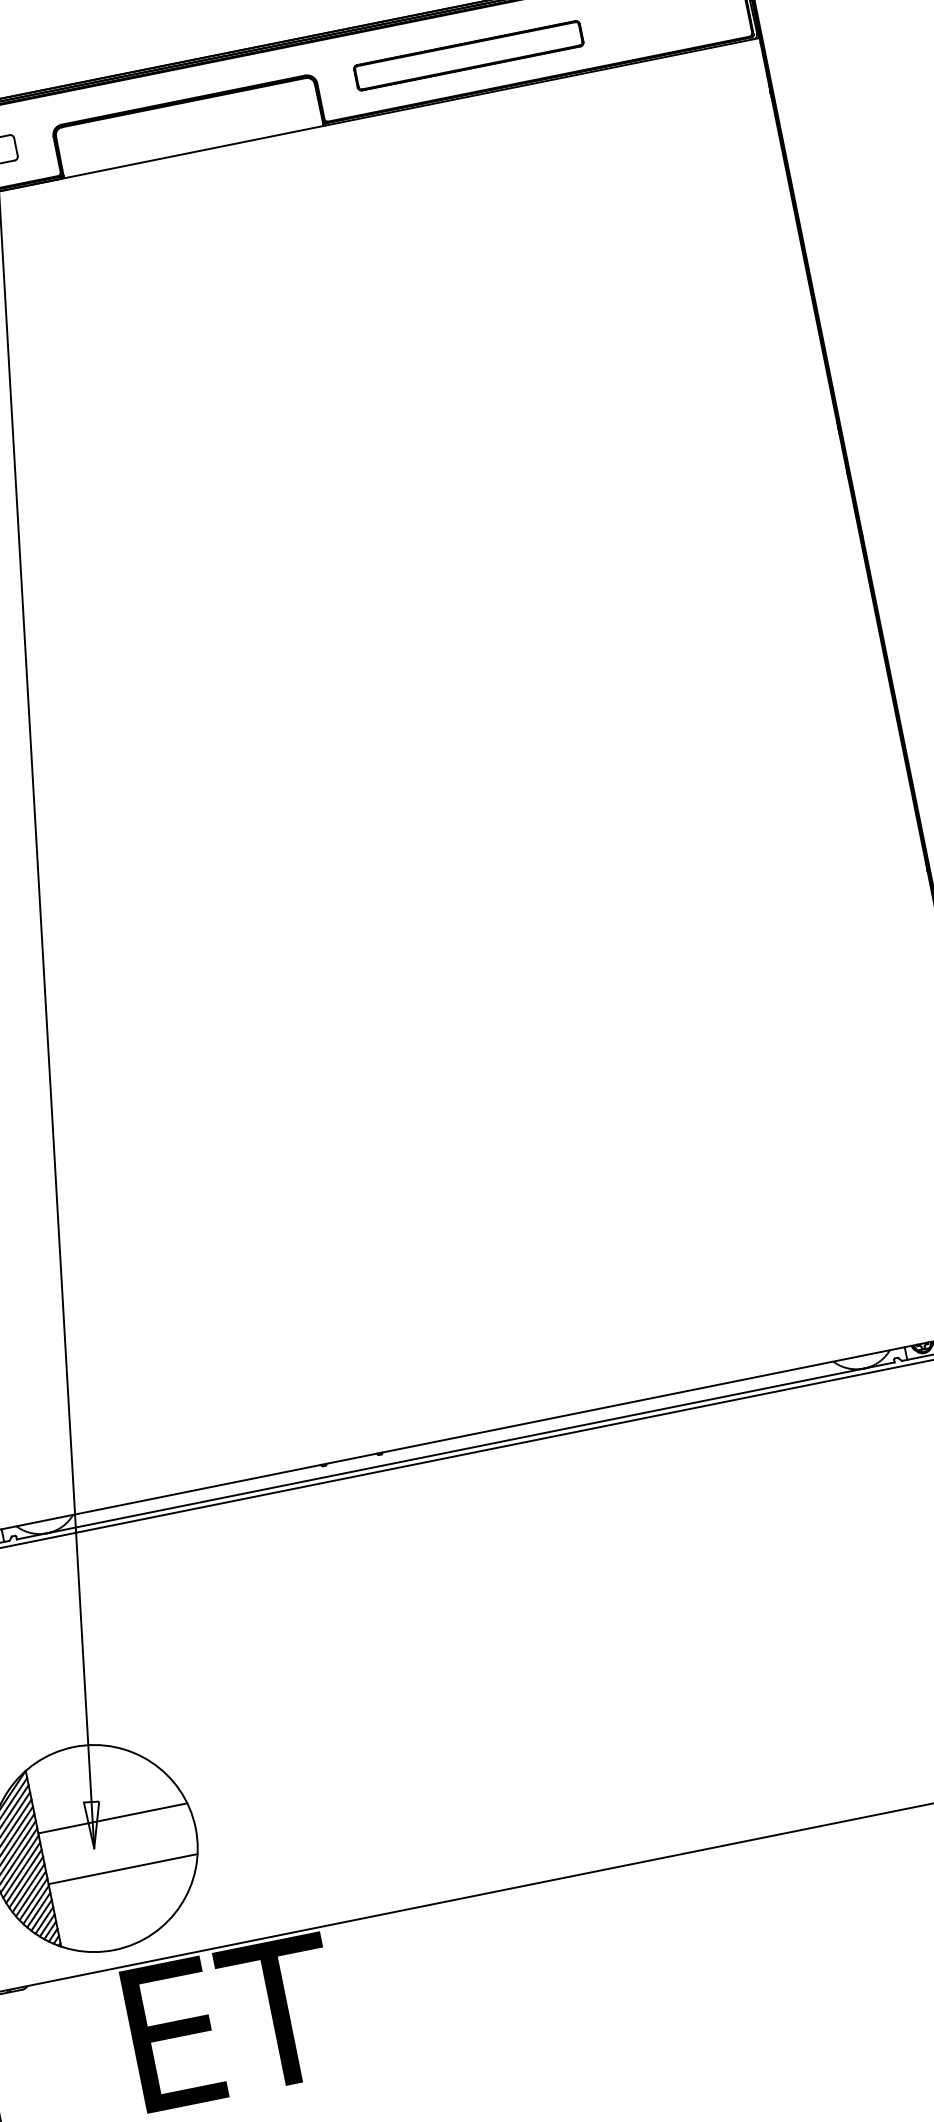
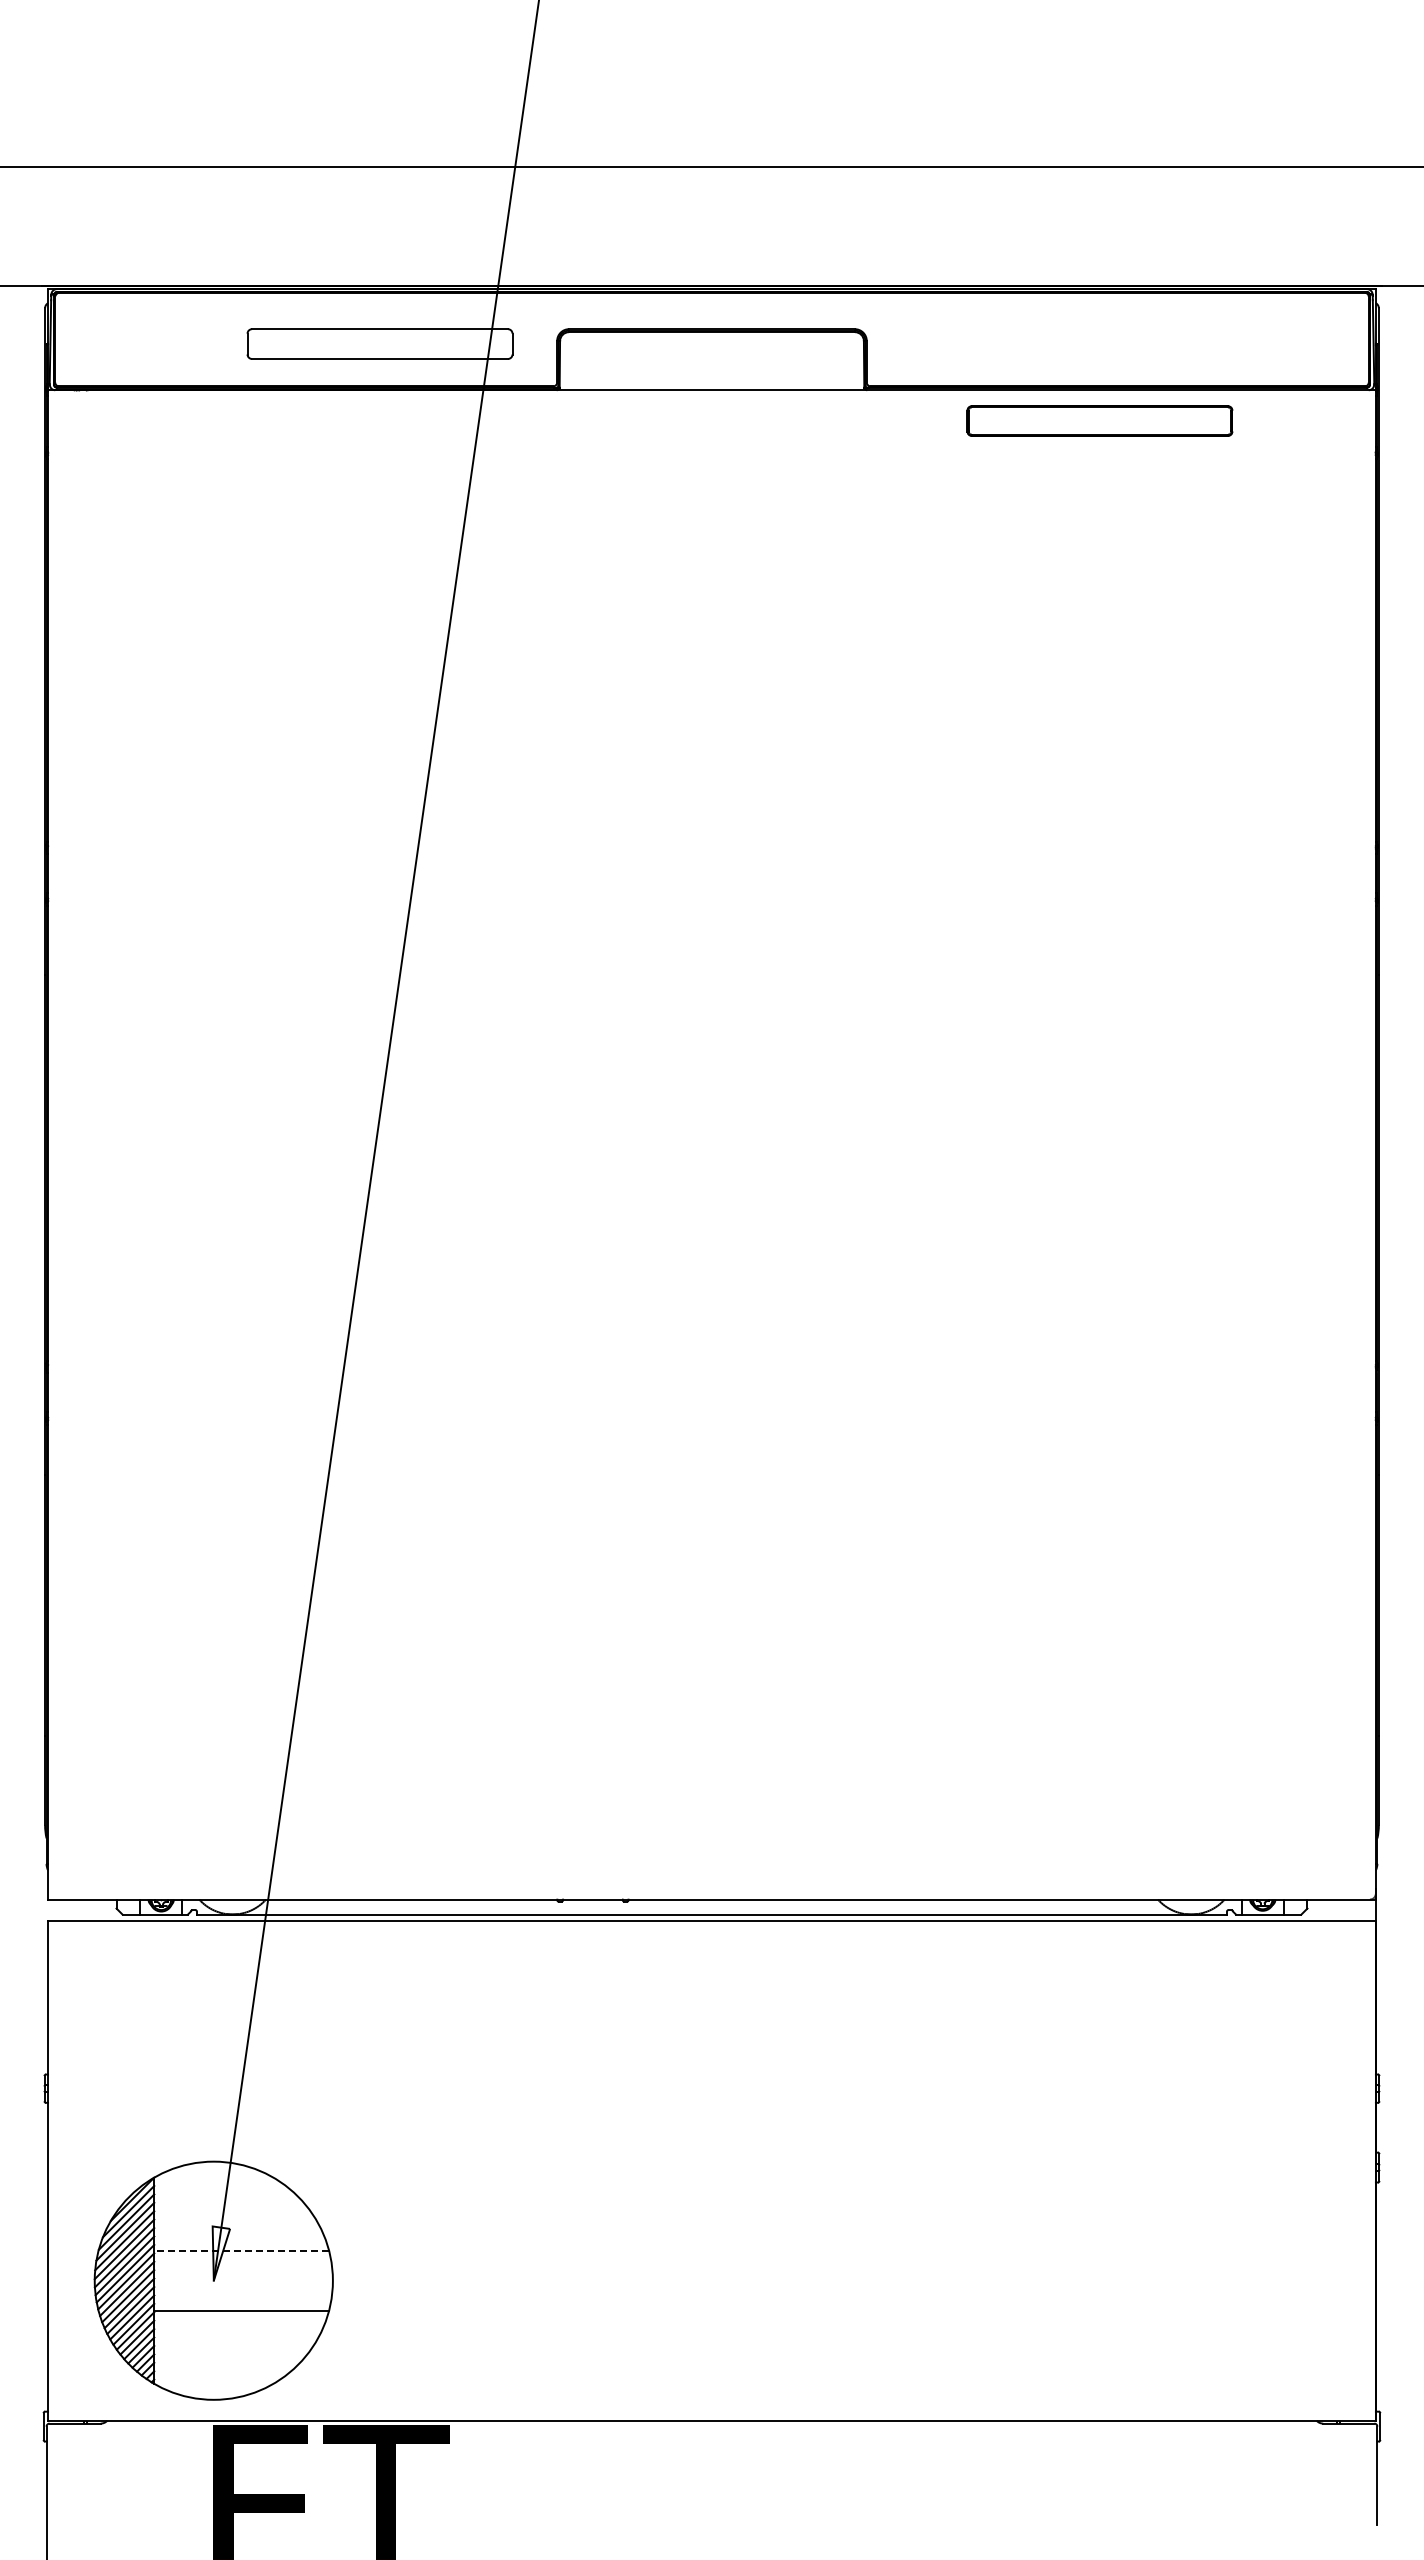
part: (468, 55) -> (1099, 420), moved
line: (112, 1818) -> (241, 2250), solid -> dashed

